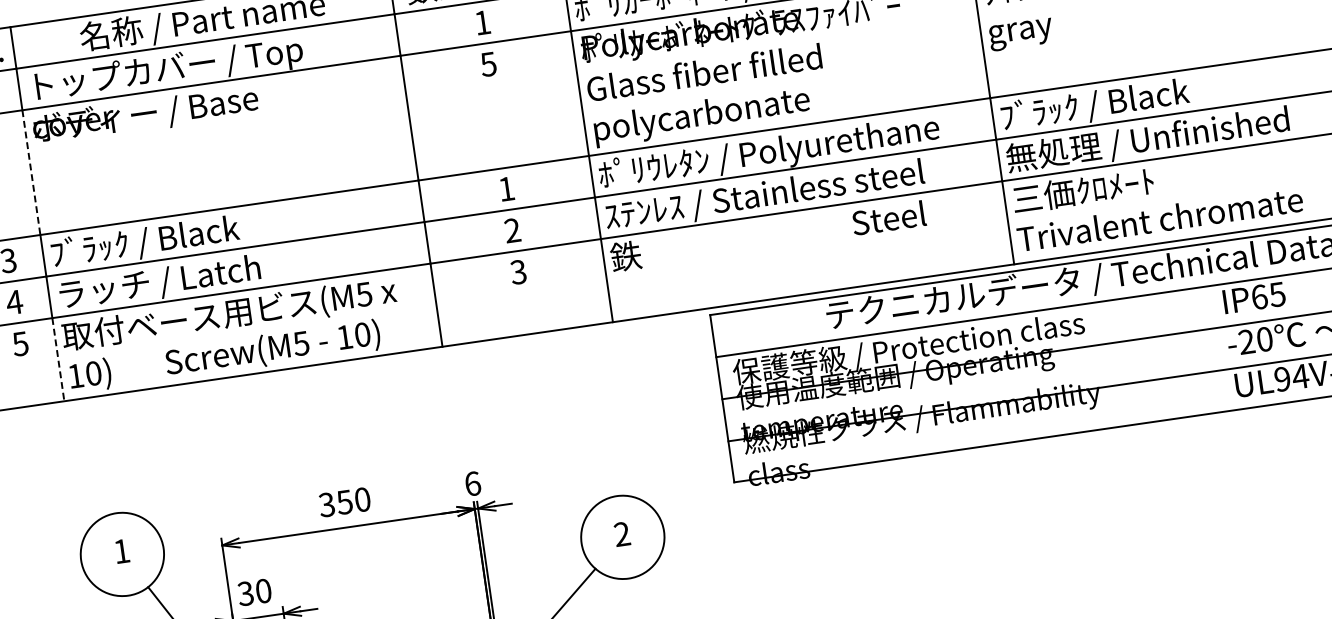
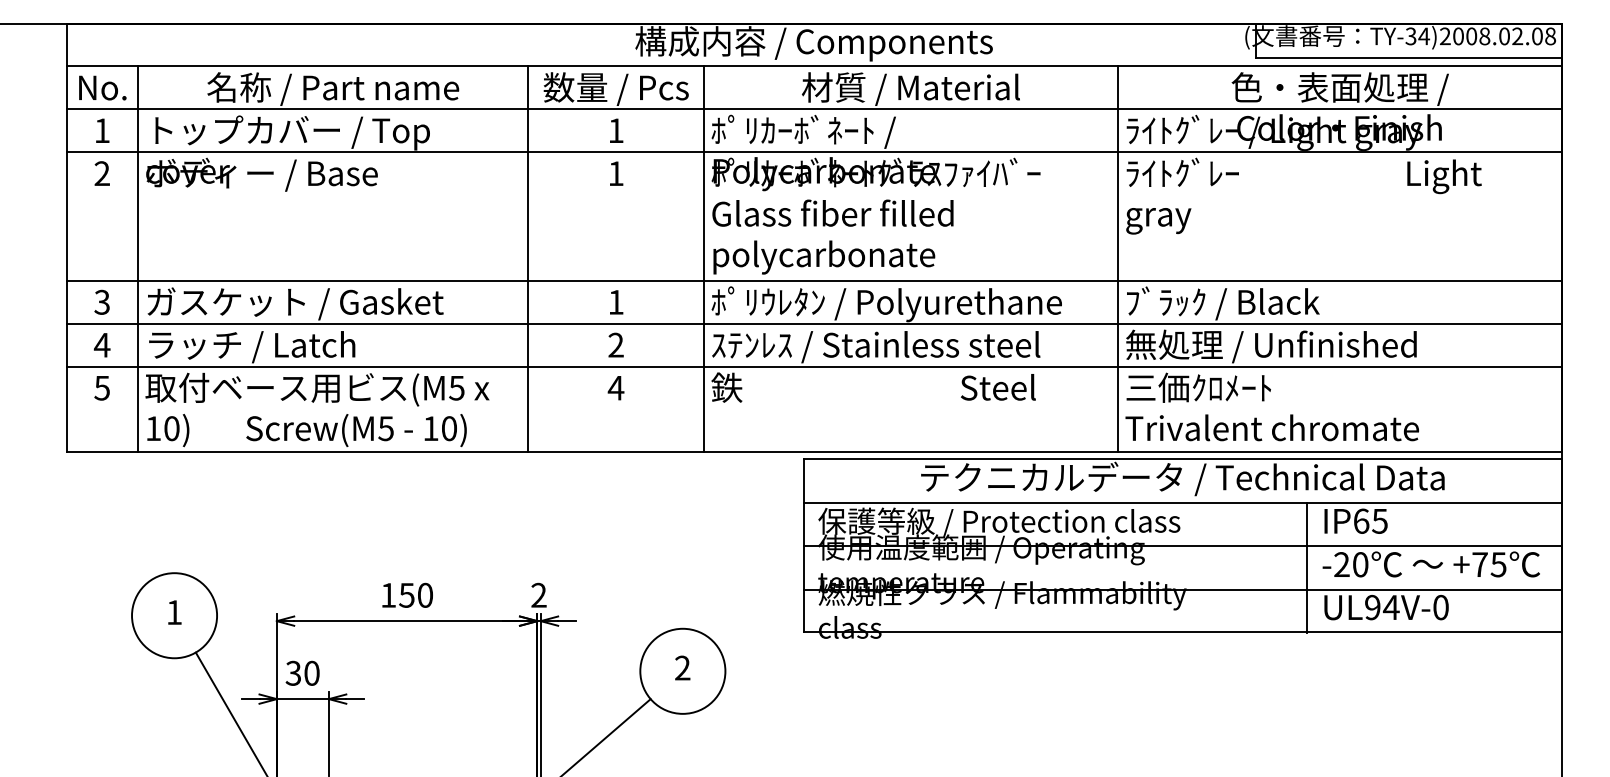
text: (488, 64) -> (615, 173), 5 -> 1
line: (31, 173) -> (138, 217), dashed -> solid
text: (196, 234) -> (295, 303), ﾌﾞﾗｯｸ / Black -> ガスケット / Gasket
text: (517, 271) -> (615, 387), 3 -> 4
line: (1213, 349) -> (1307, 567), added
line: (58, 359) -> (138, 409), dashed -> solid
text: (472, 483) -> (538, 594), 6 -> 2
text: (325, 504) -> (387, 594), 350 -> 150

